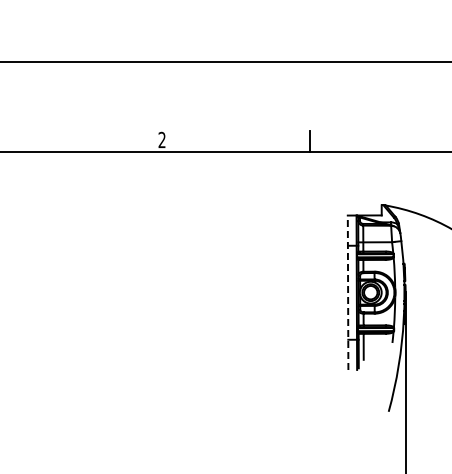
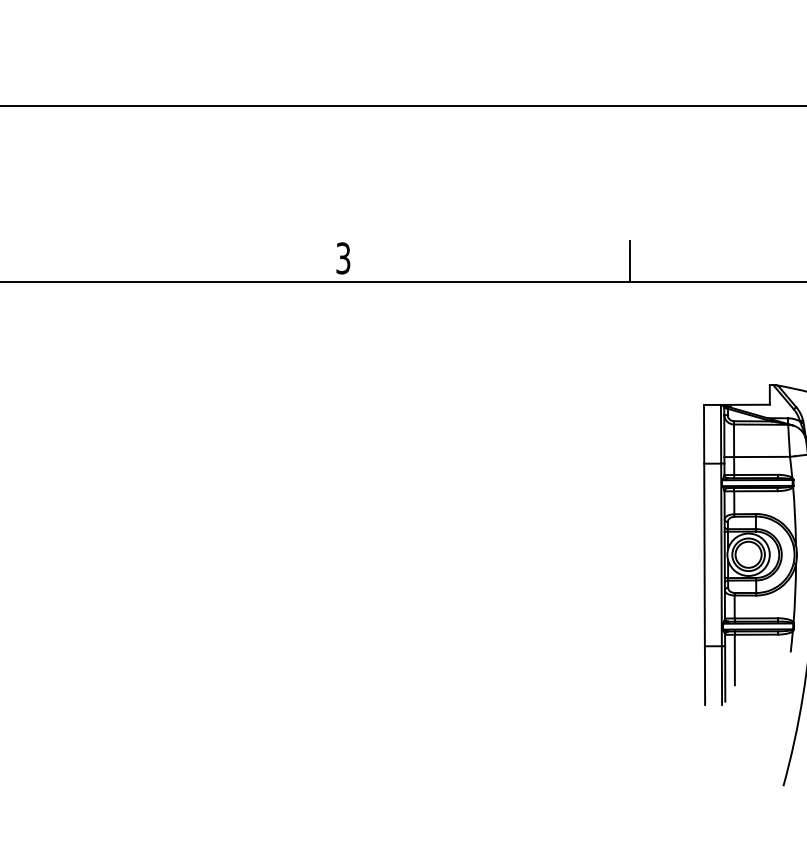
text: (161, 140) -> (342, 259), 2 -> 3
line: (348, 292) -> (705, 554), dashed -> solid

